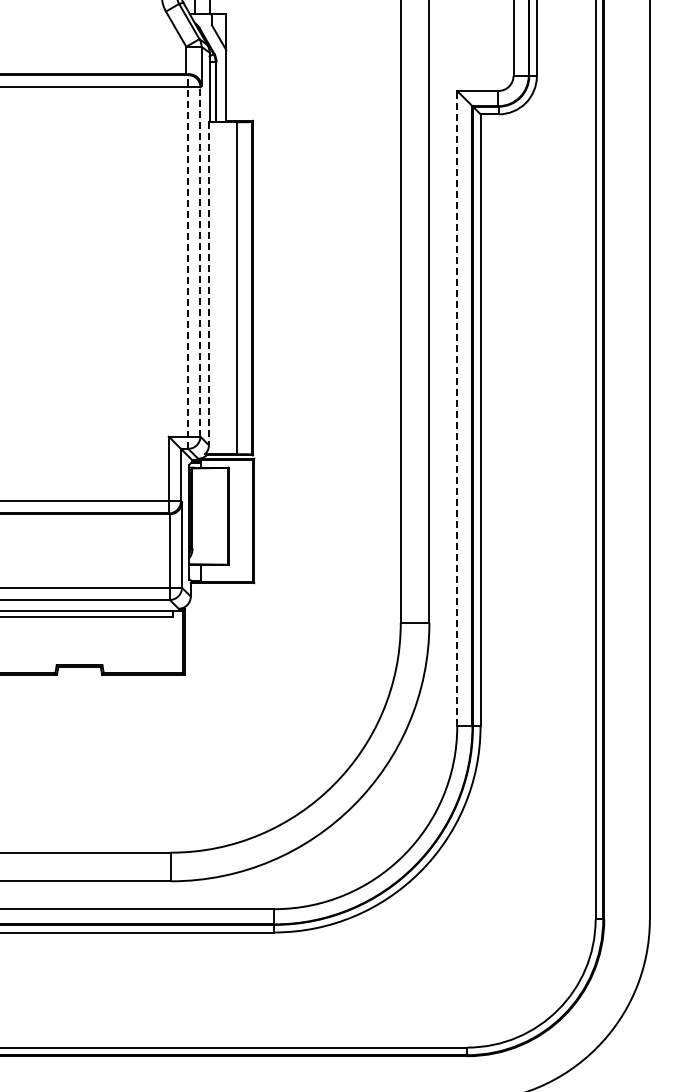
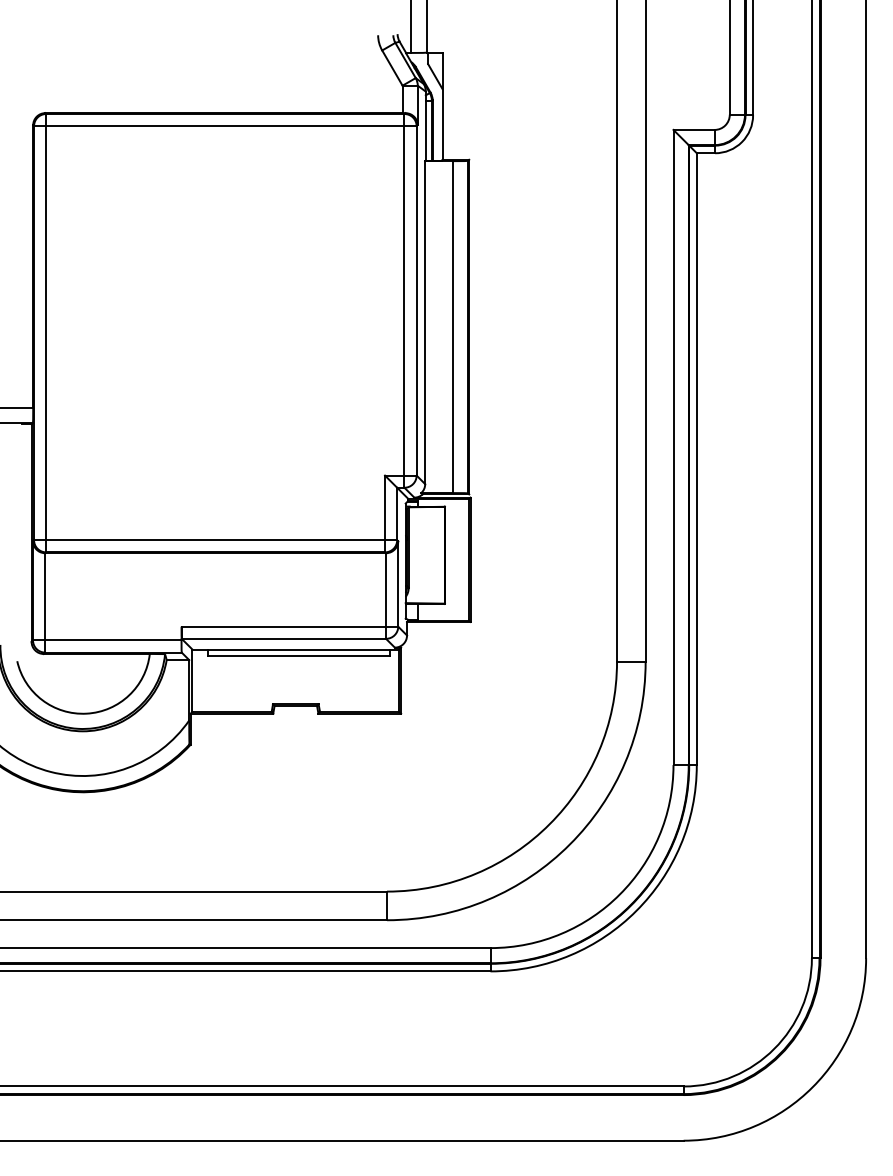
line: (188, 261) -> (404, 300), dashed -> solid
line: (200, 261) -> (416, 300), dashed -> solid
line: (209, 284) -> (425, 323), dashed -> solid
line: (457, 408) -> (673, 447), dashed -> solid

